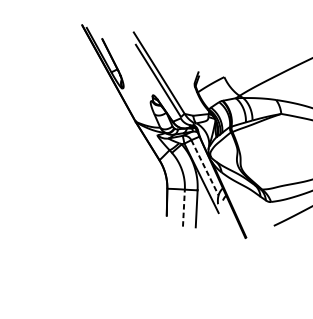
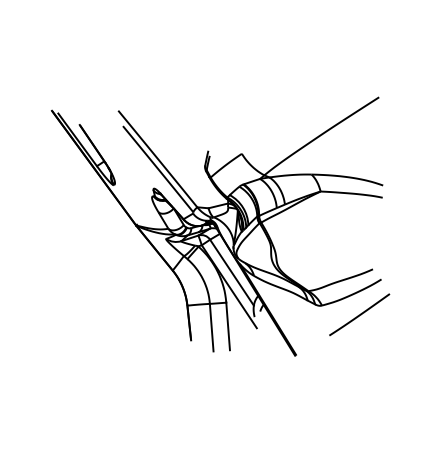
line: (205, 167) -> (232, 272), dashed -> solid
line: (183, 208) -> (211, 327), dashed -> solid

